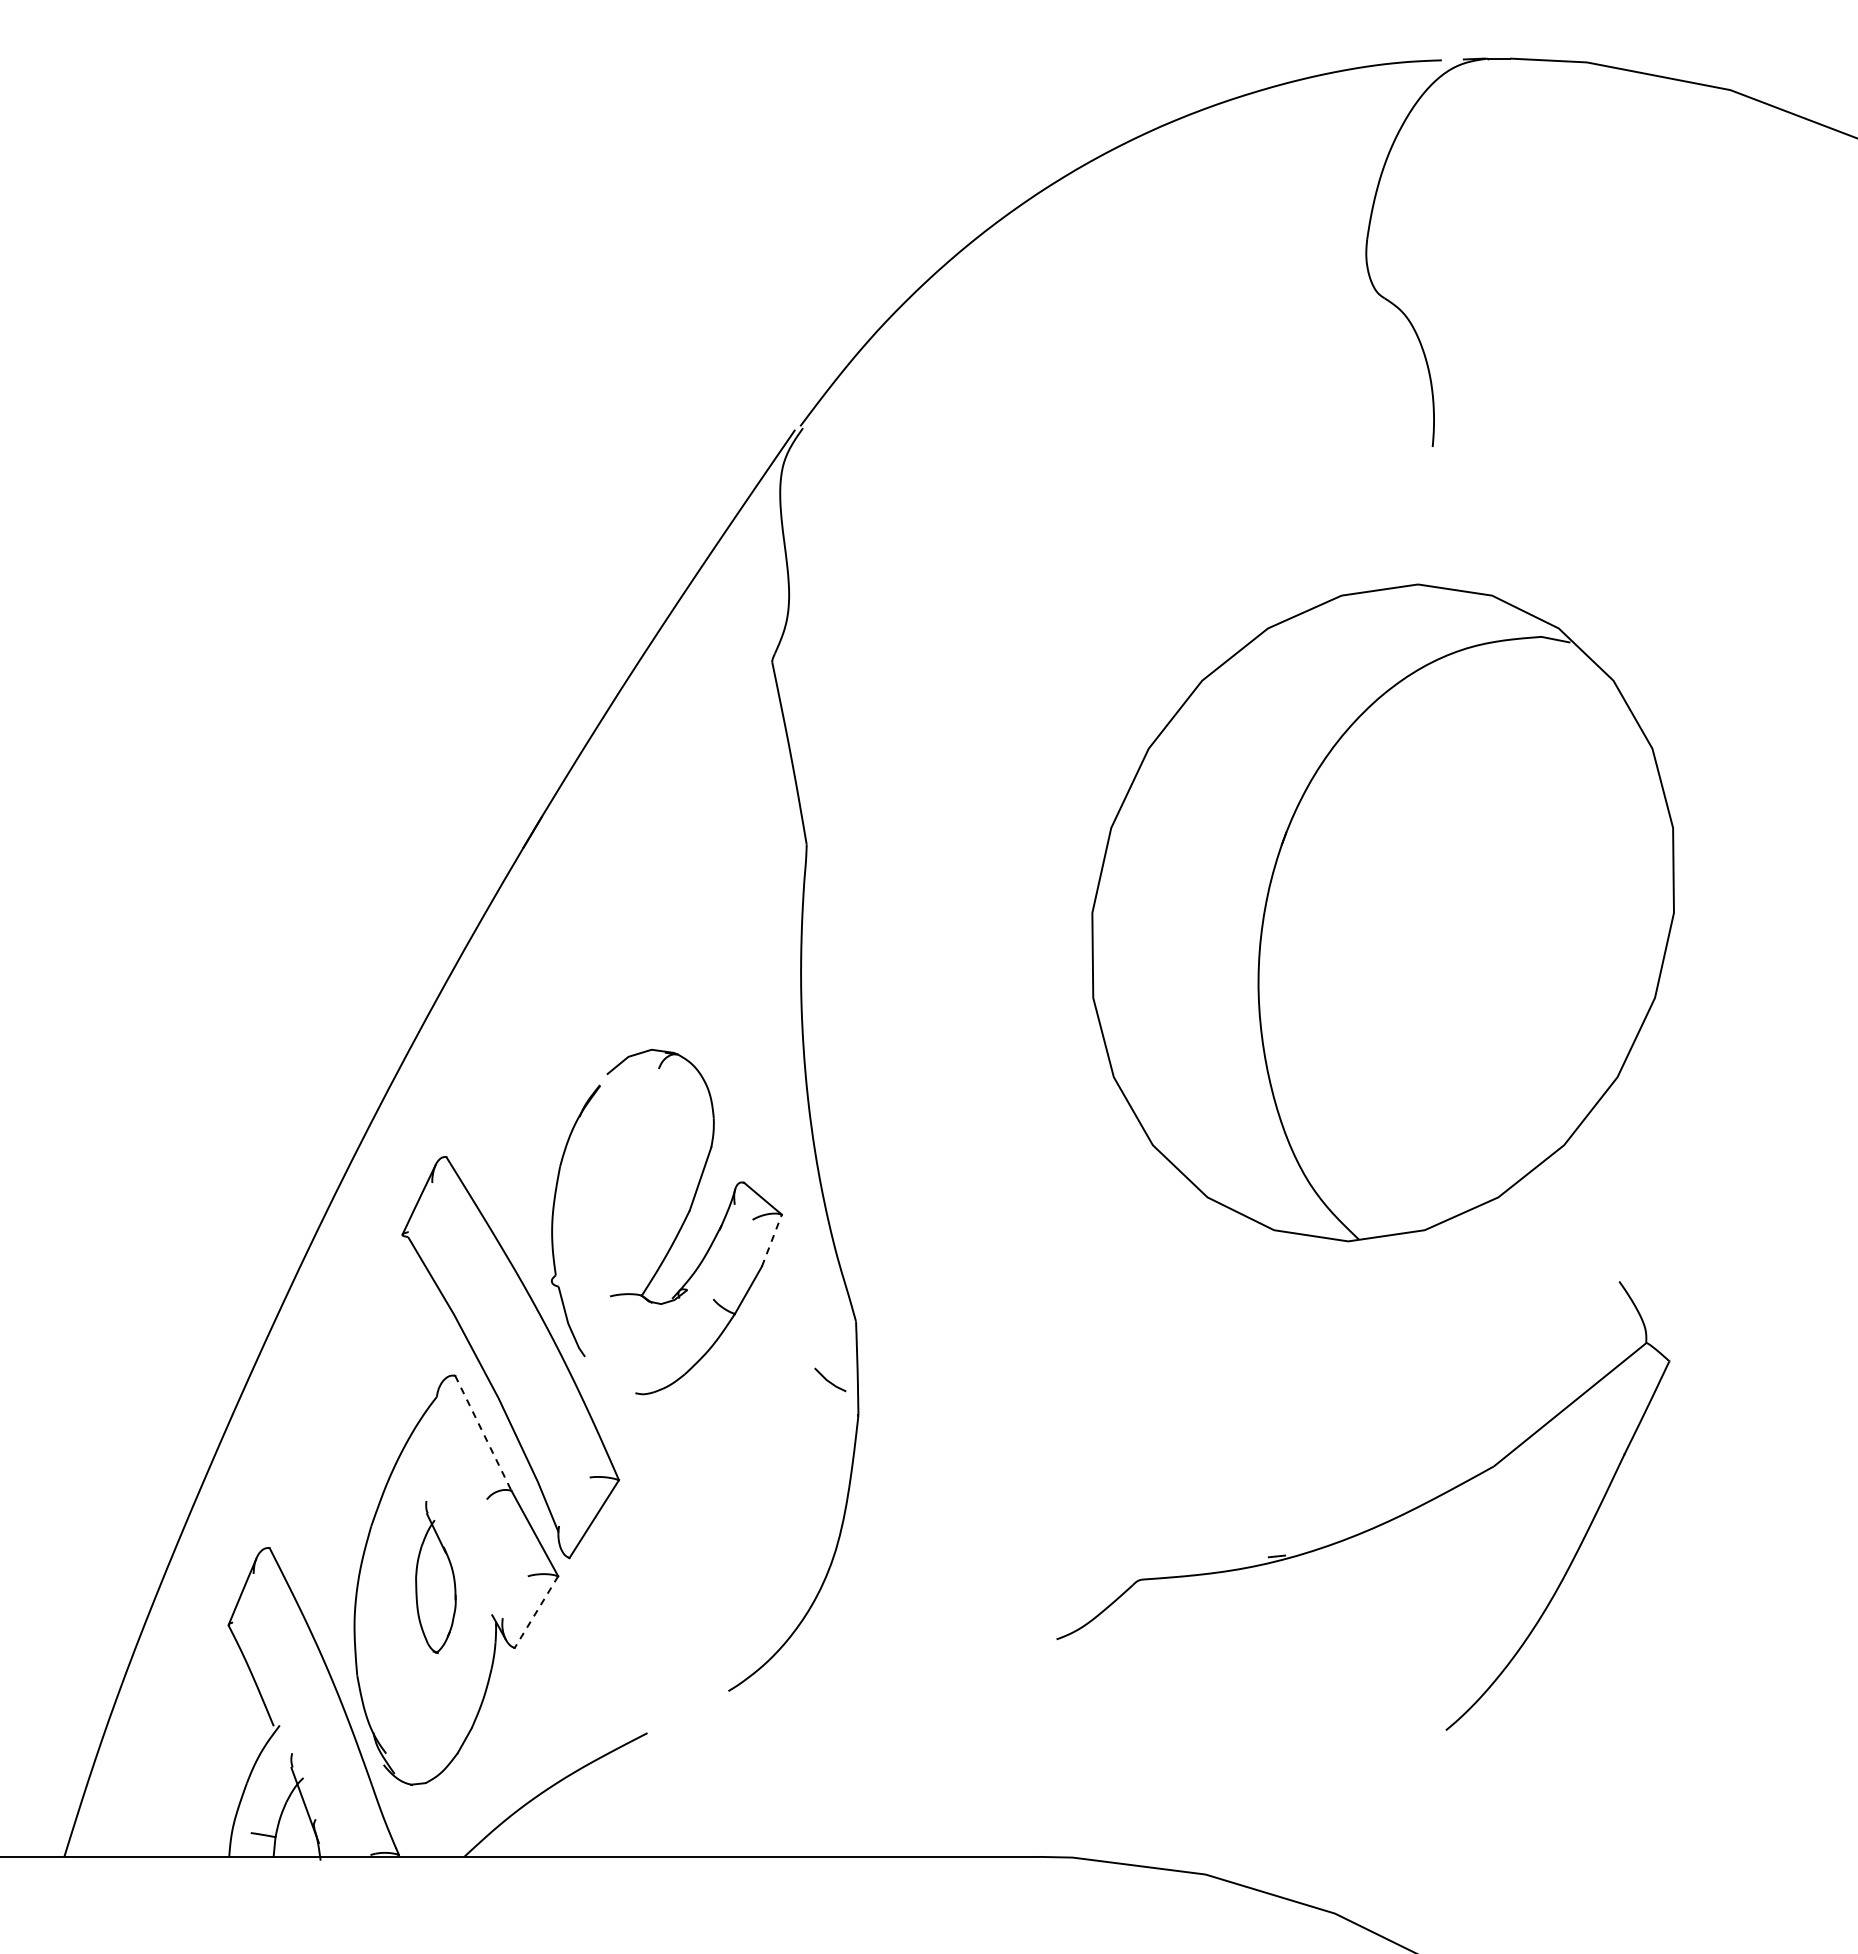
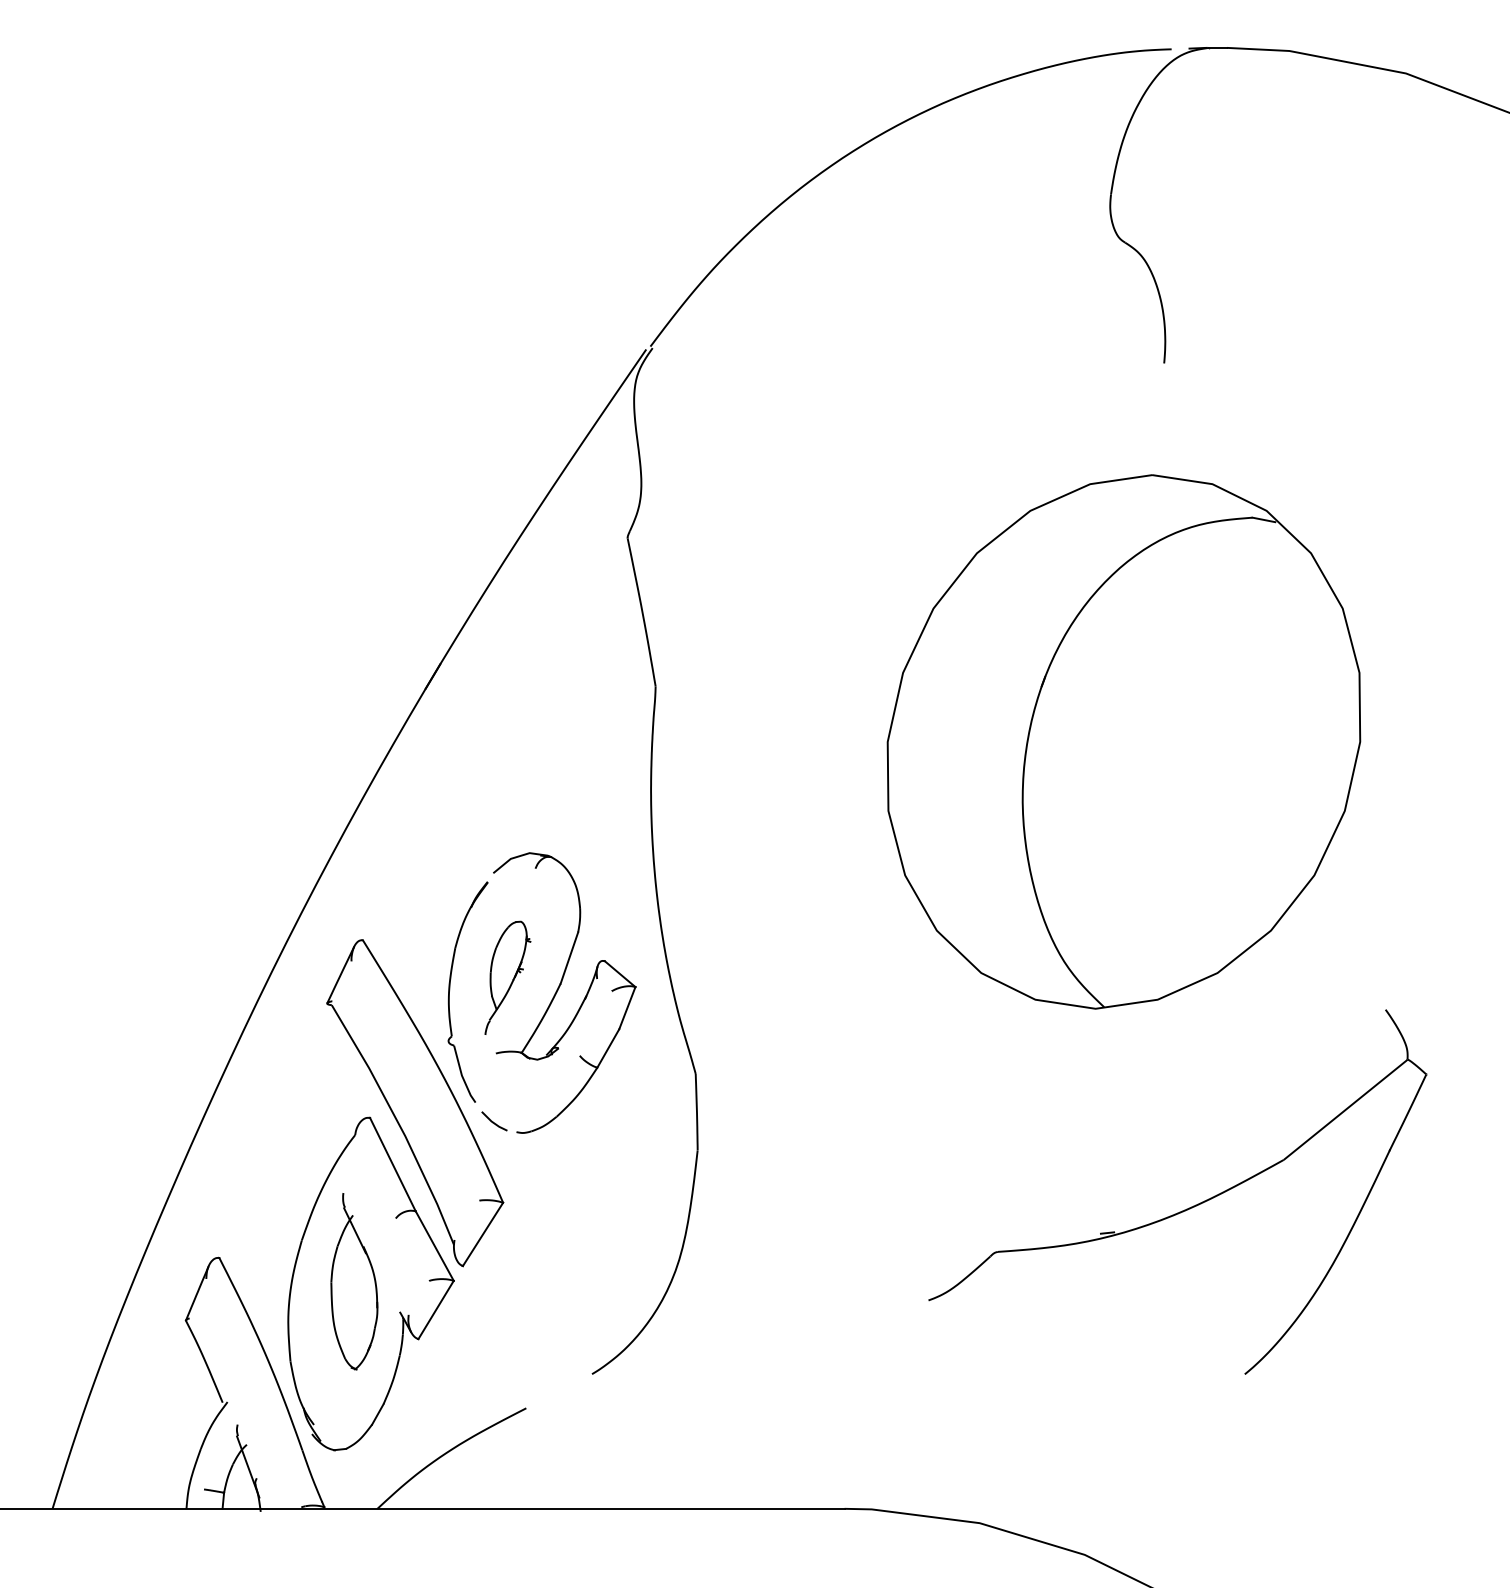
part: (624, 1203) -> (507, 978), added
line: (771, 1240) -> (627, 1008), dashed -> solid
line: (829, 1380) -> (493, 1121), moved
line: (483, 1433) -> (393, 1164), dashed -> solid
part: (1374, 1526) -> (1186, 1208), moved
part: (435, 1577) -> (354, 1281), size x1.43
line: (536, 1612) -> (436, 1310), dashed -> solid

